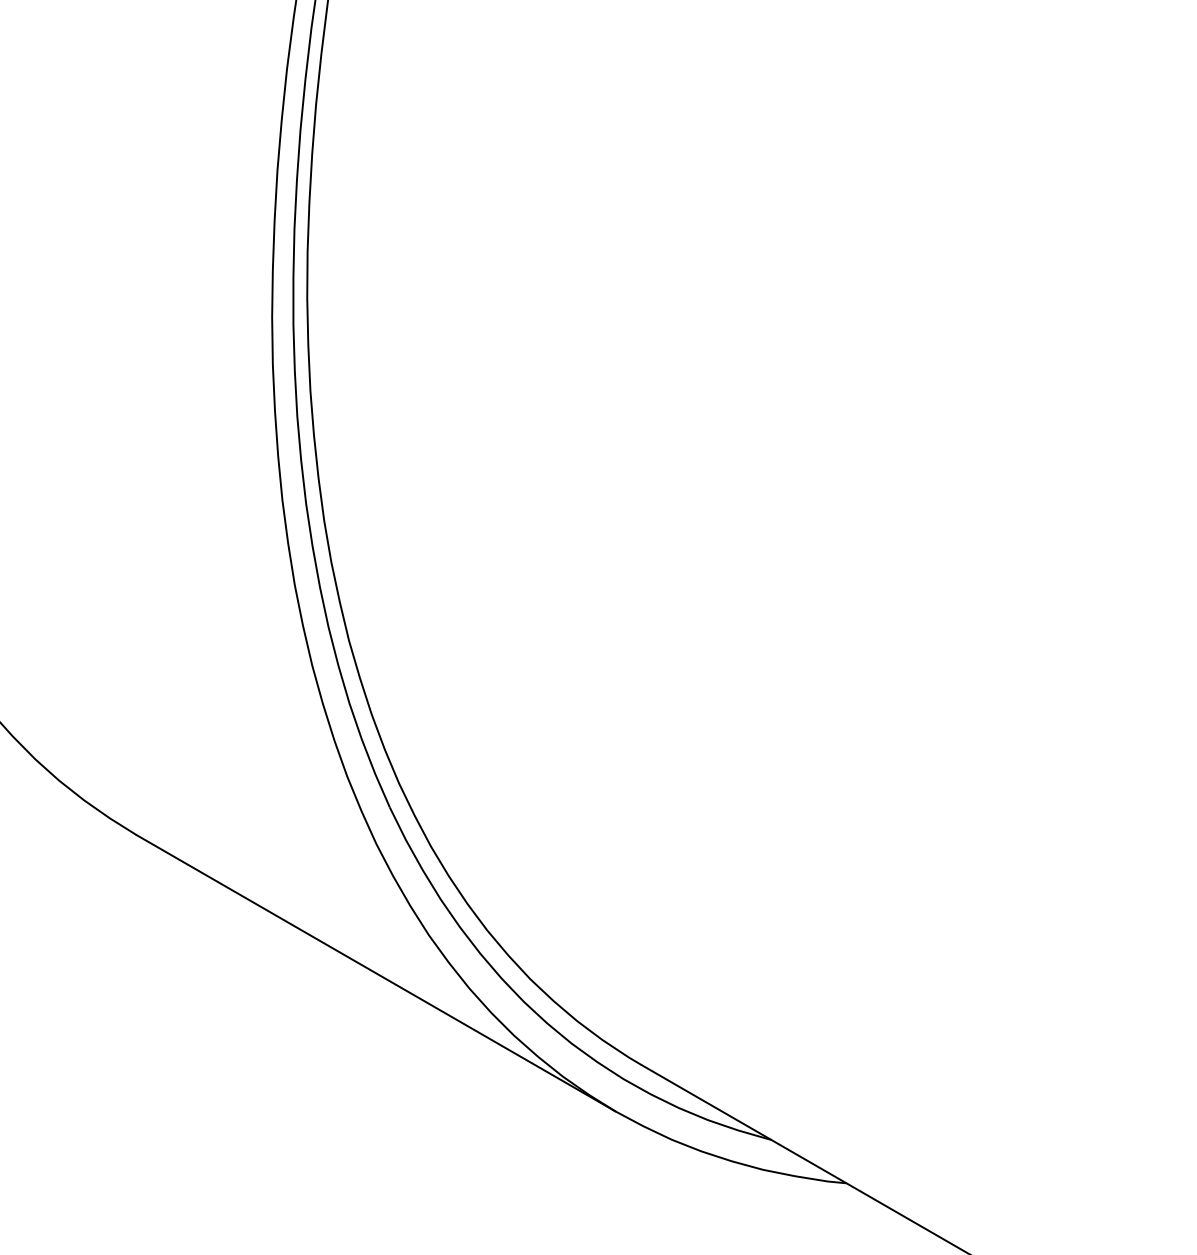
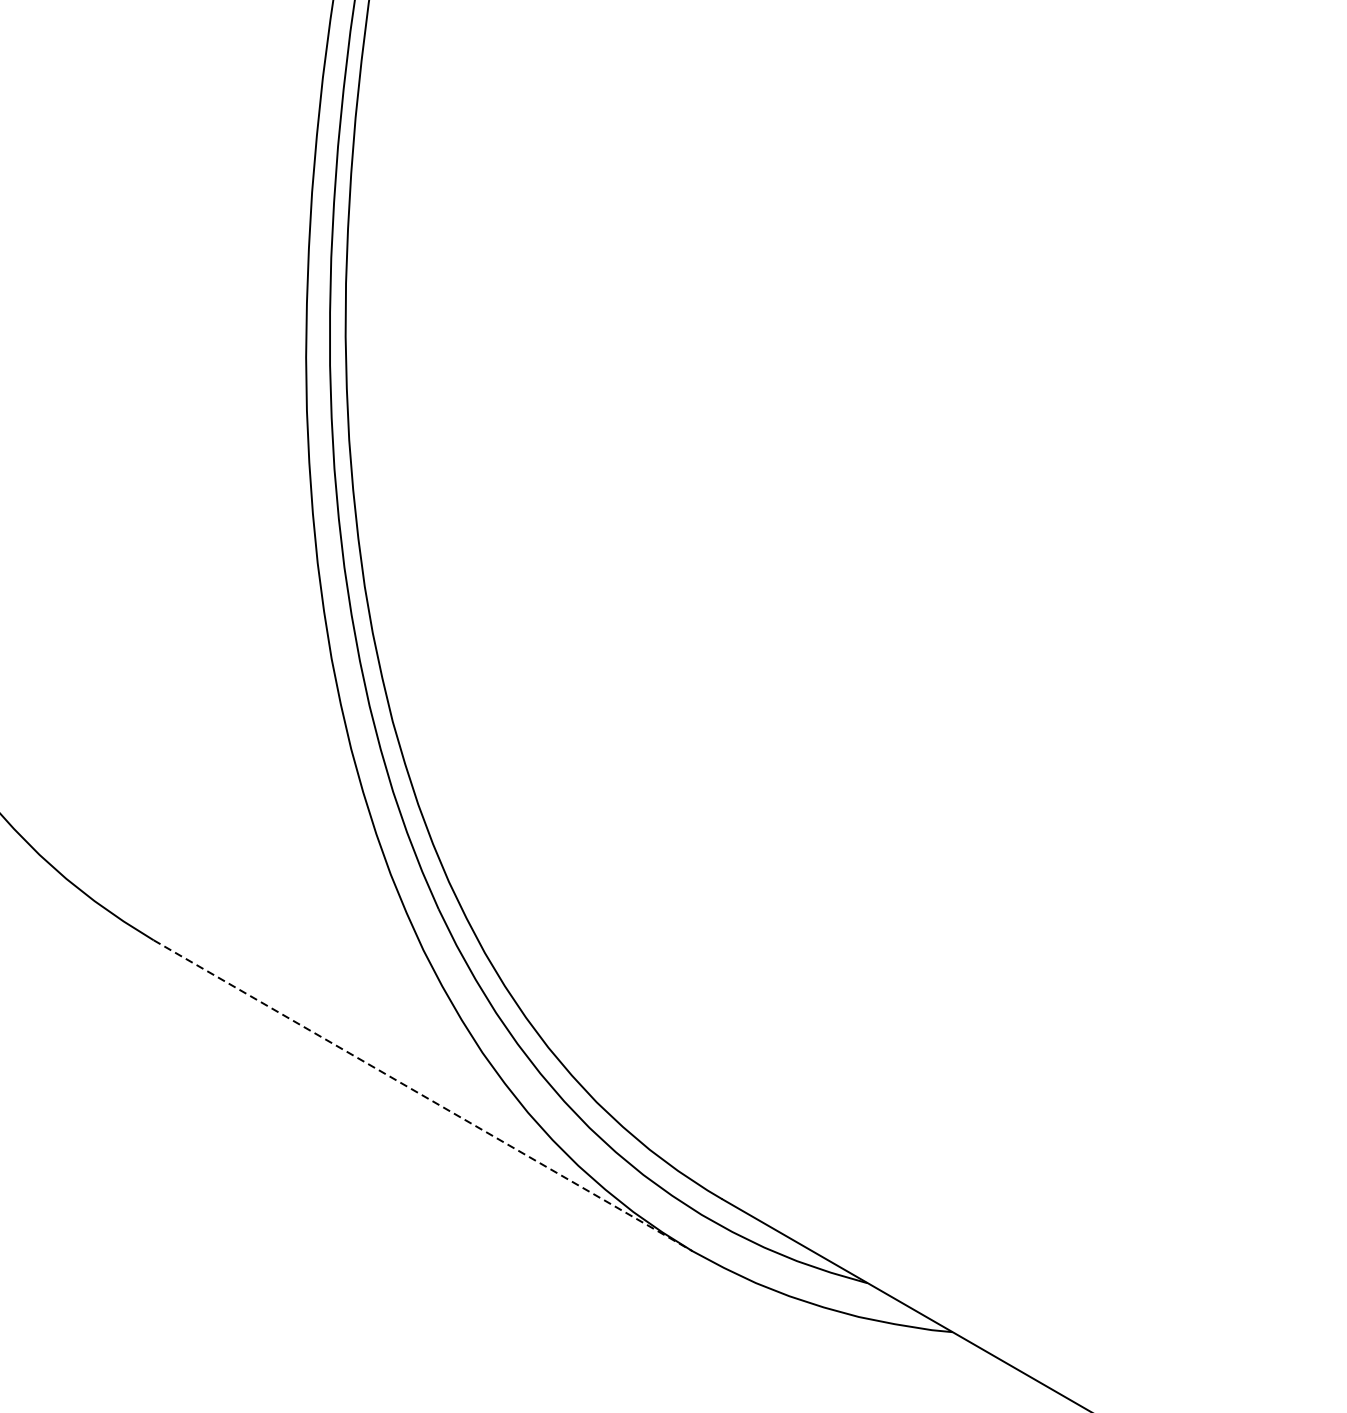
line: (376, 973) -> (423, 1095), solid -> dashed

